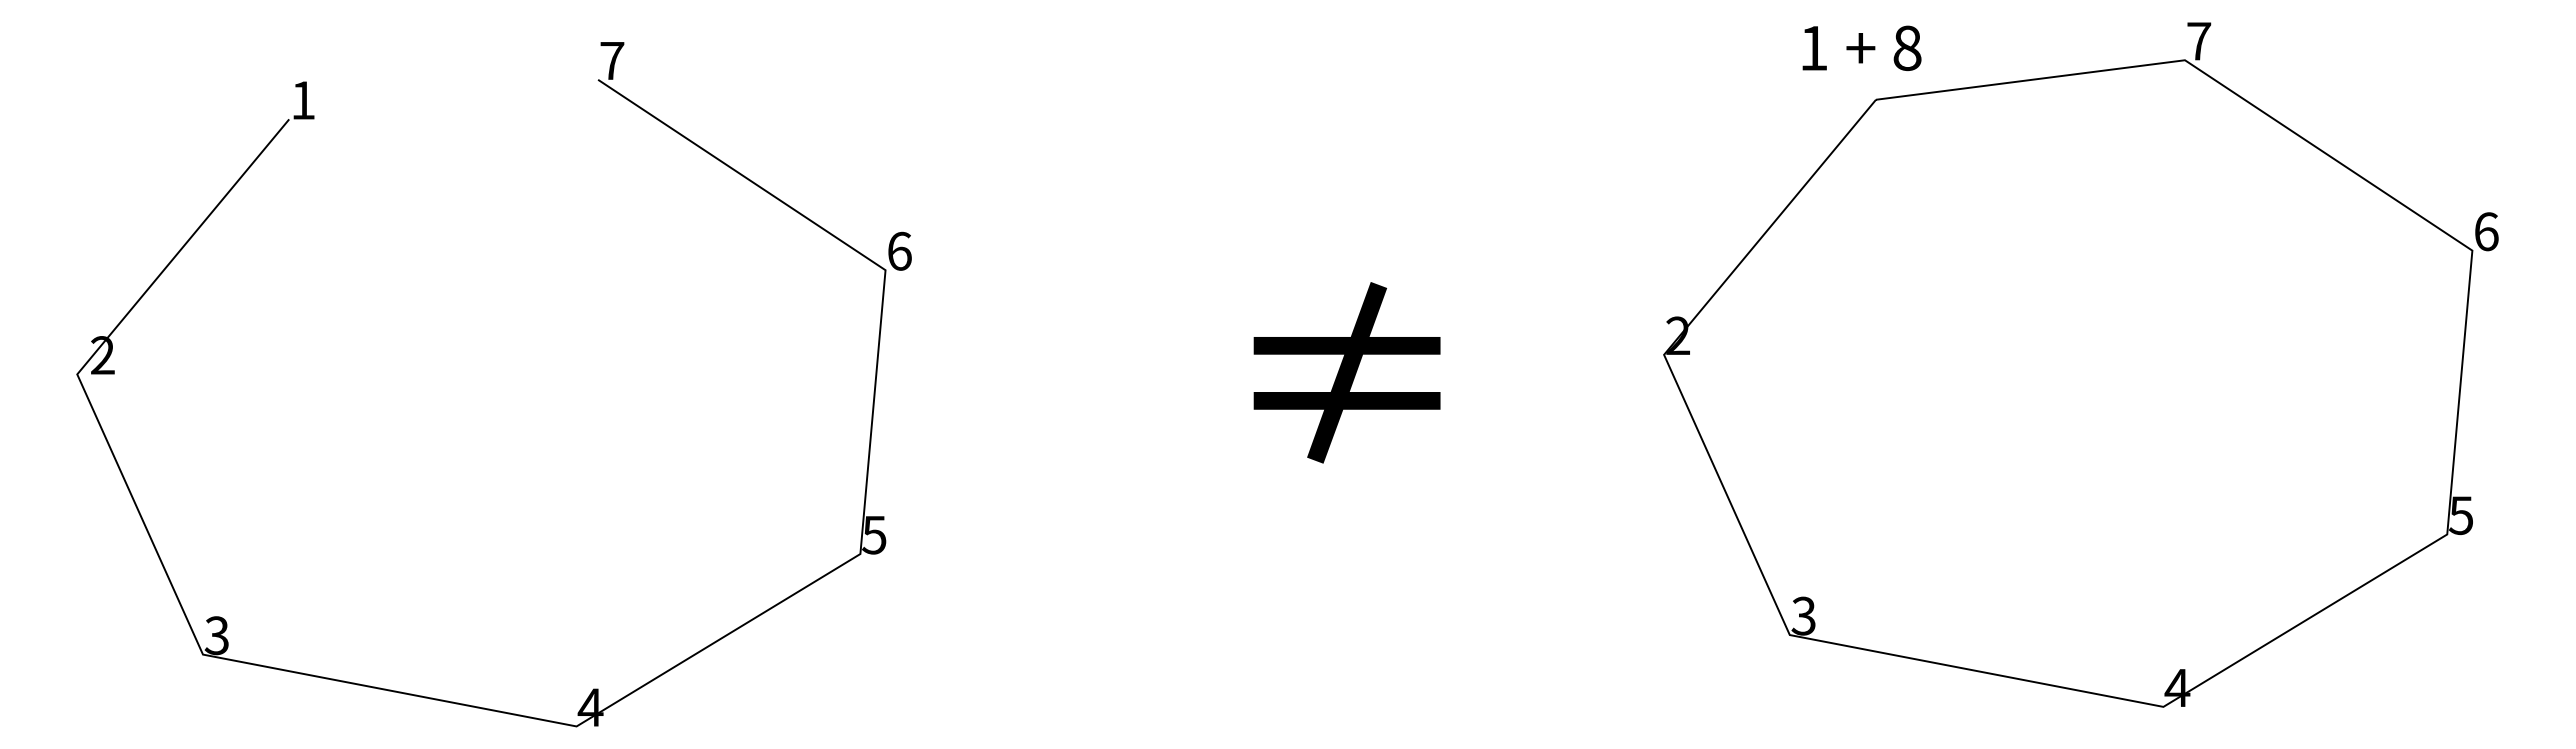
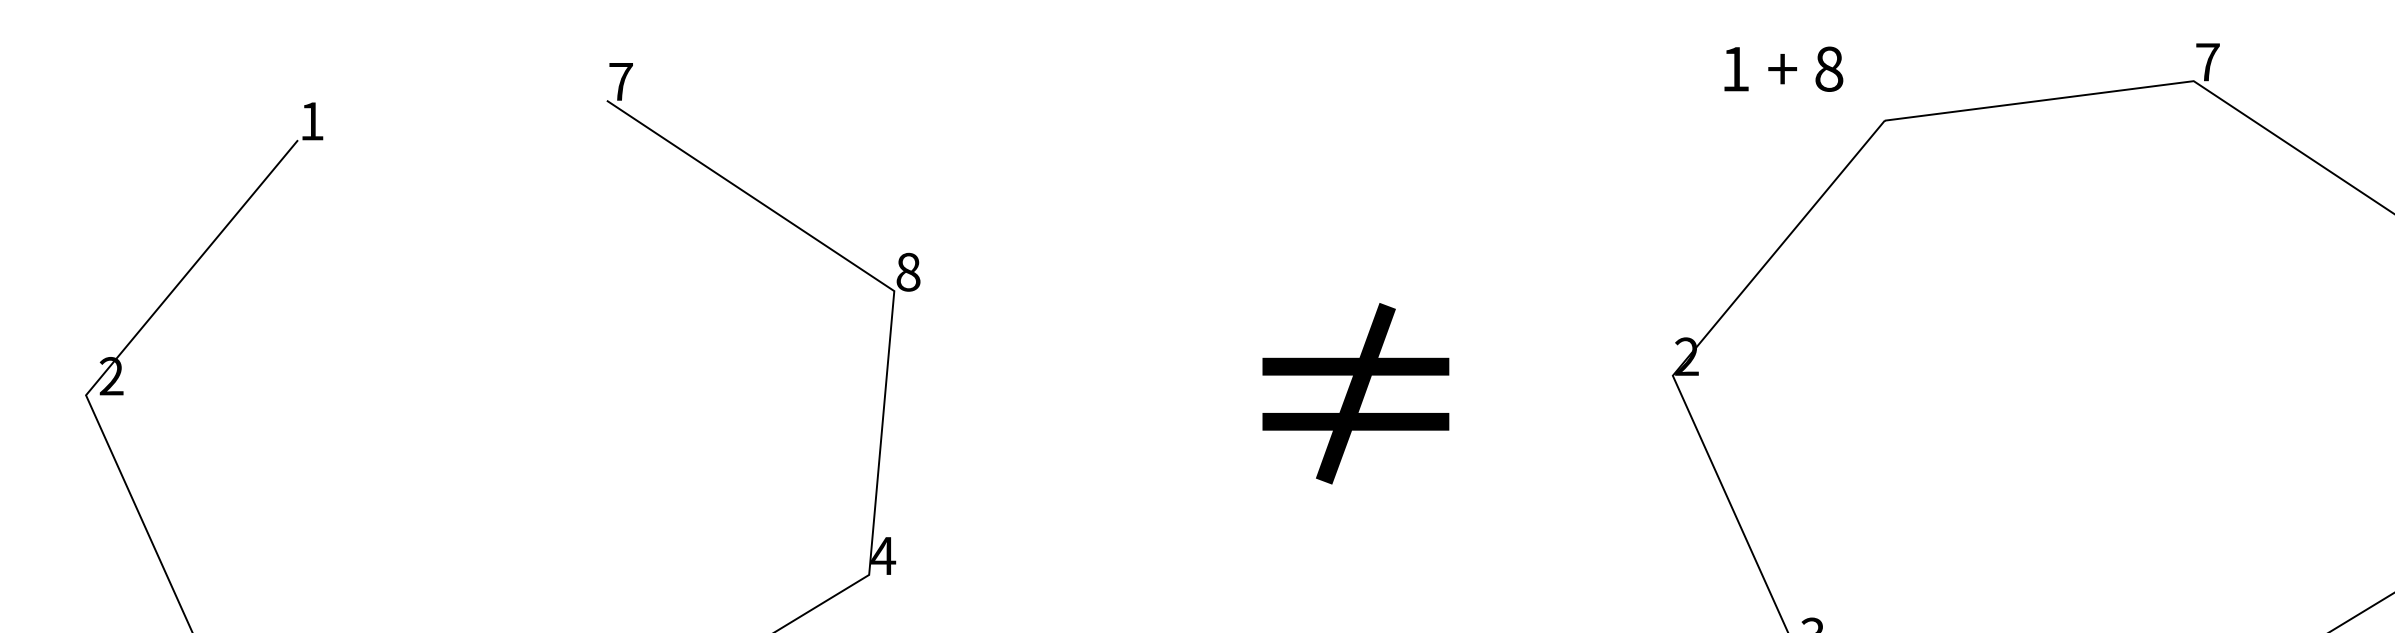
text: (1861, 47) -> (1783, 68), moved
text: (899, 250) -> (908, 271), 6 -> 8
text: (874, 535) -> (883, 556), 5 -> 4

